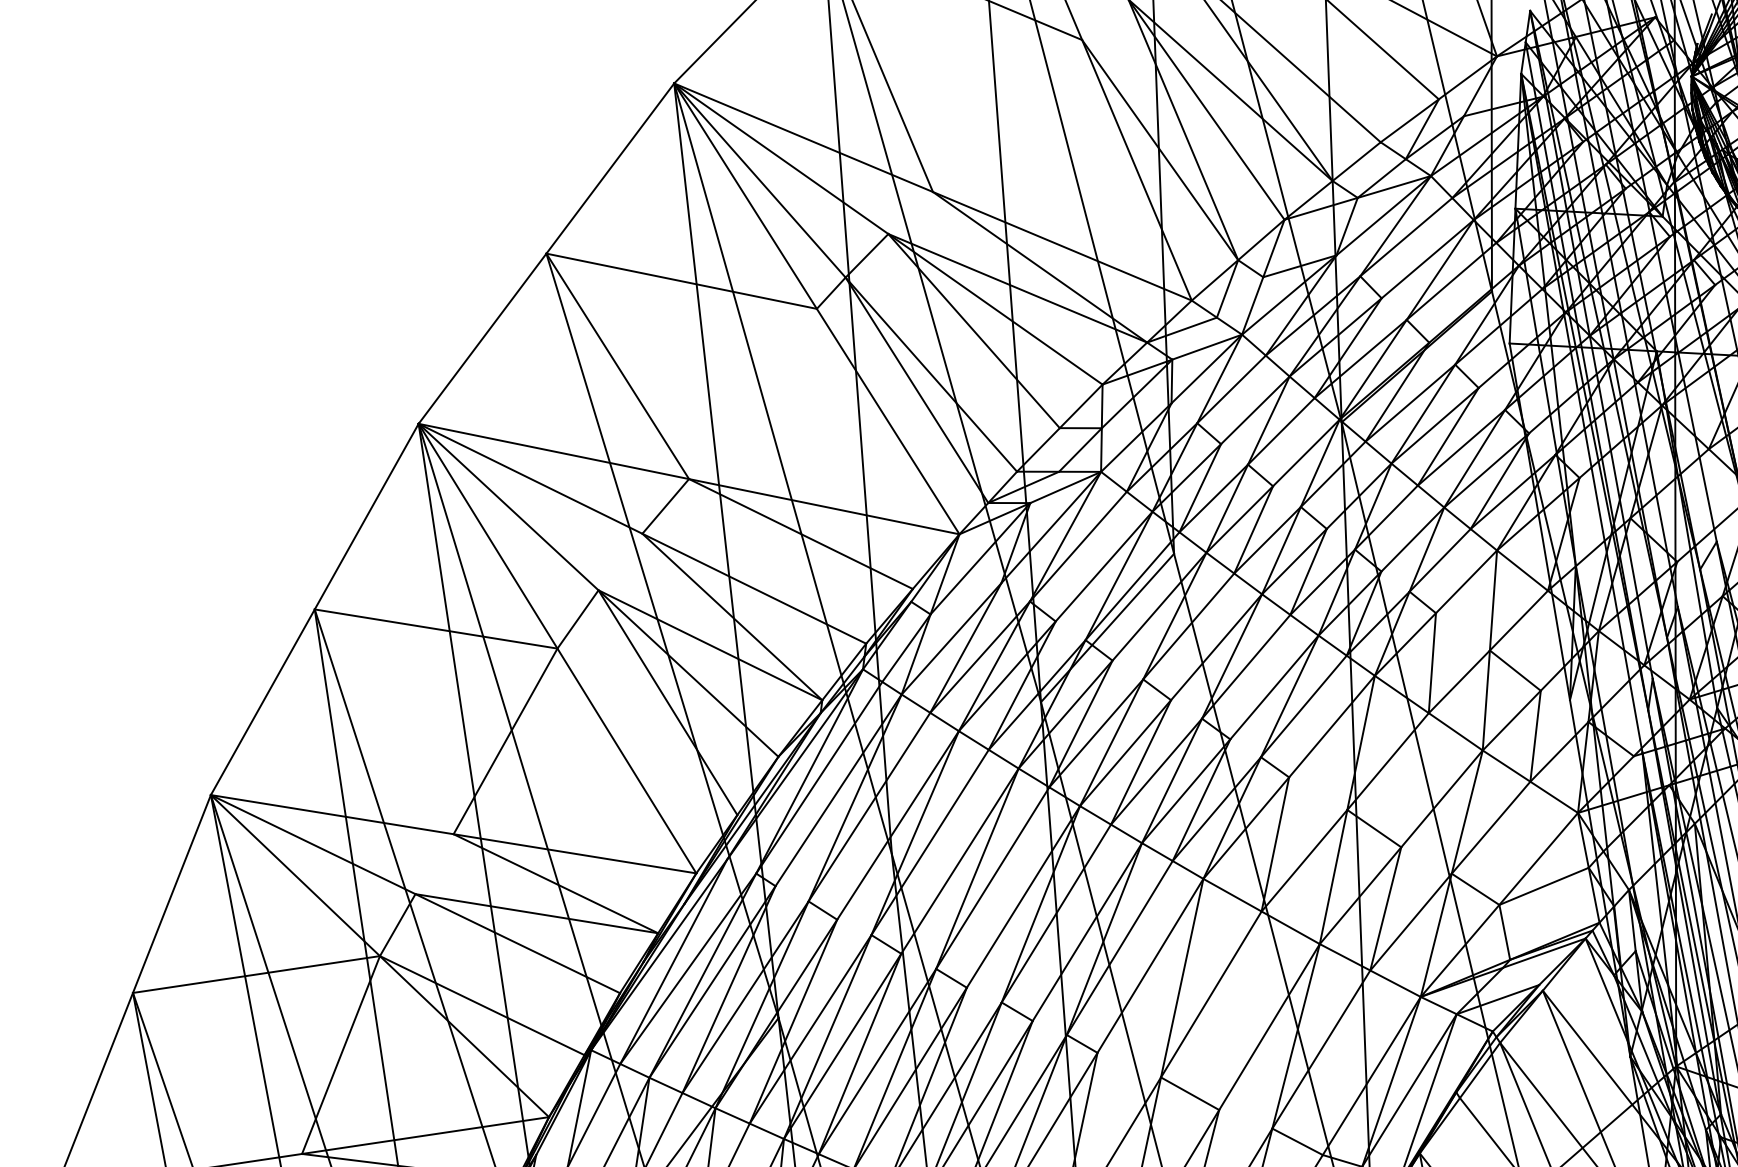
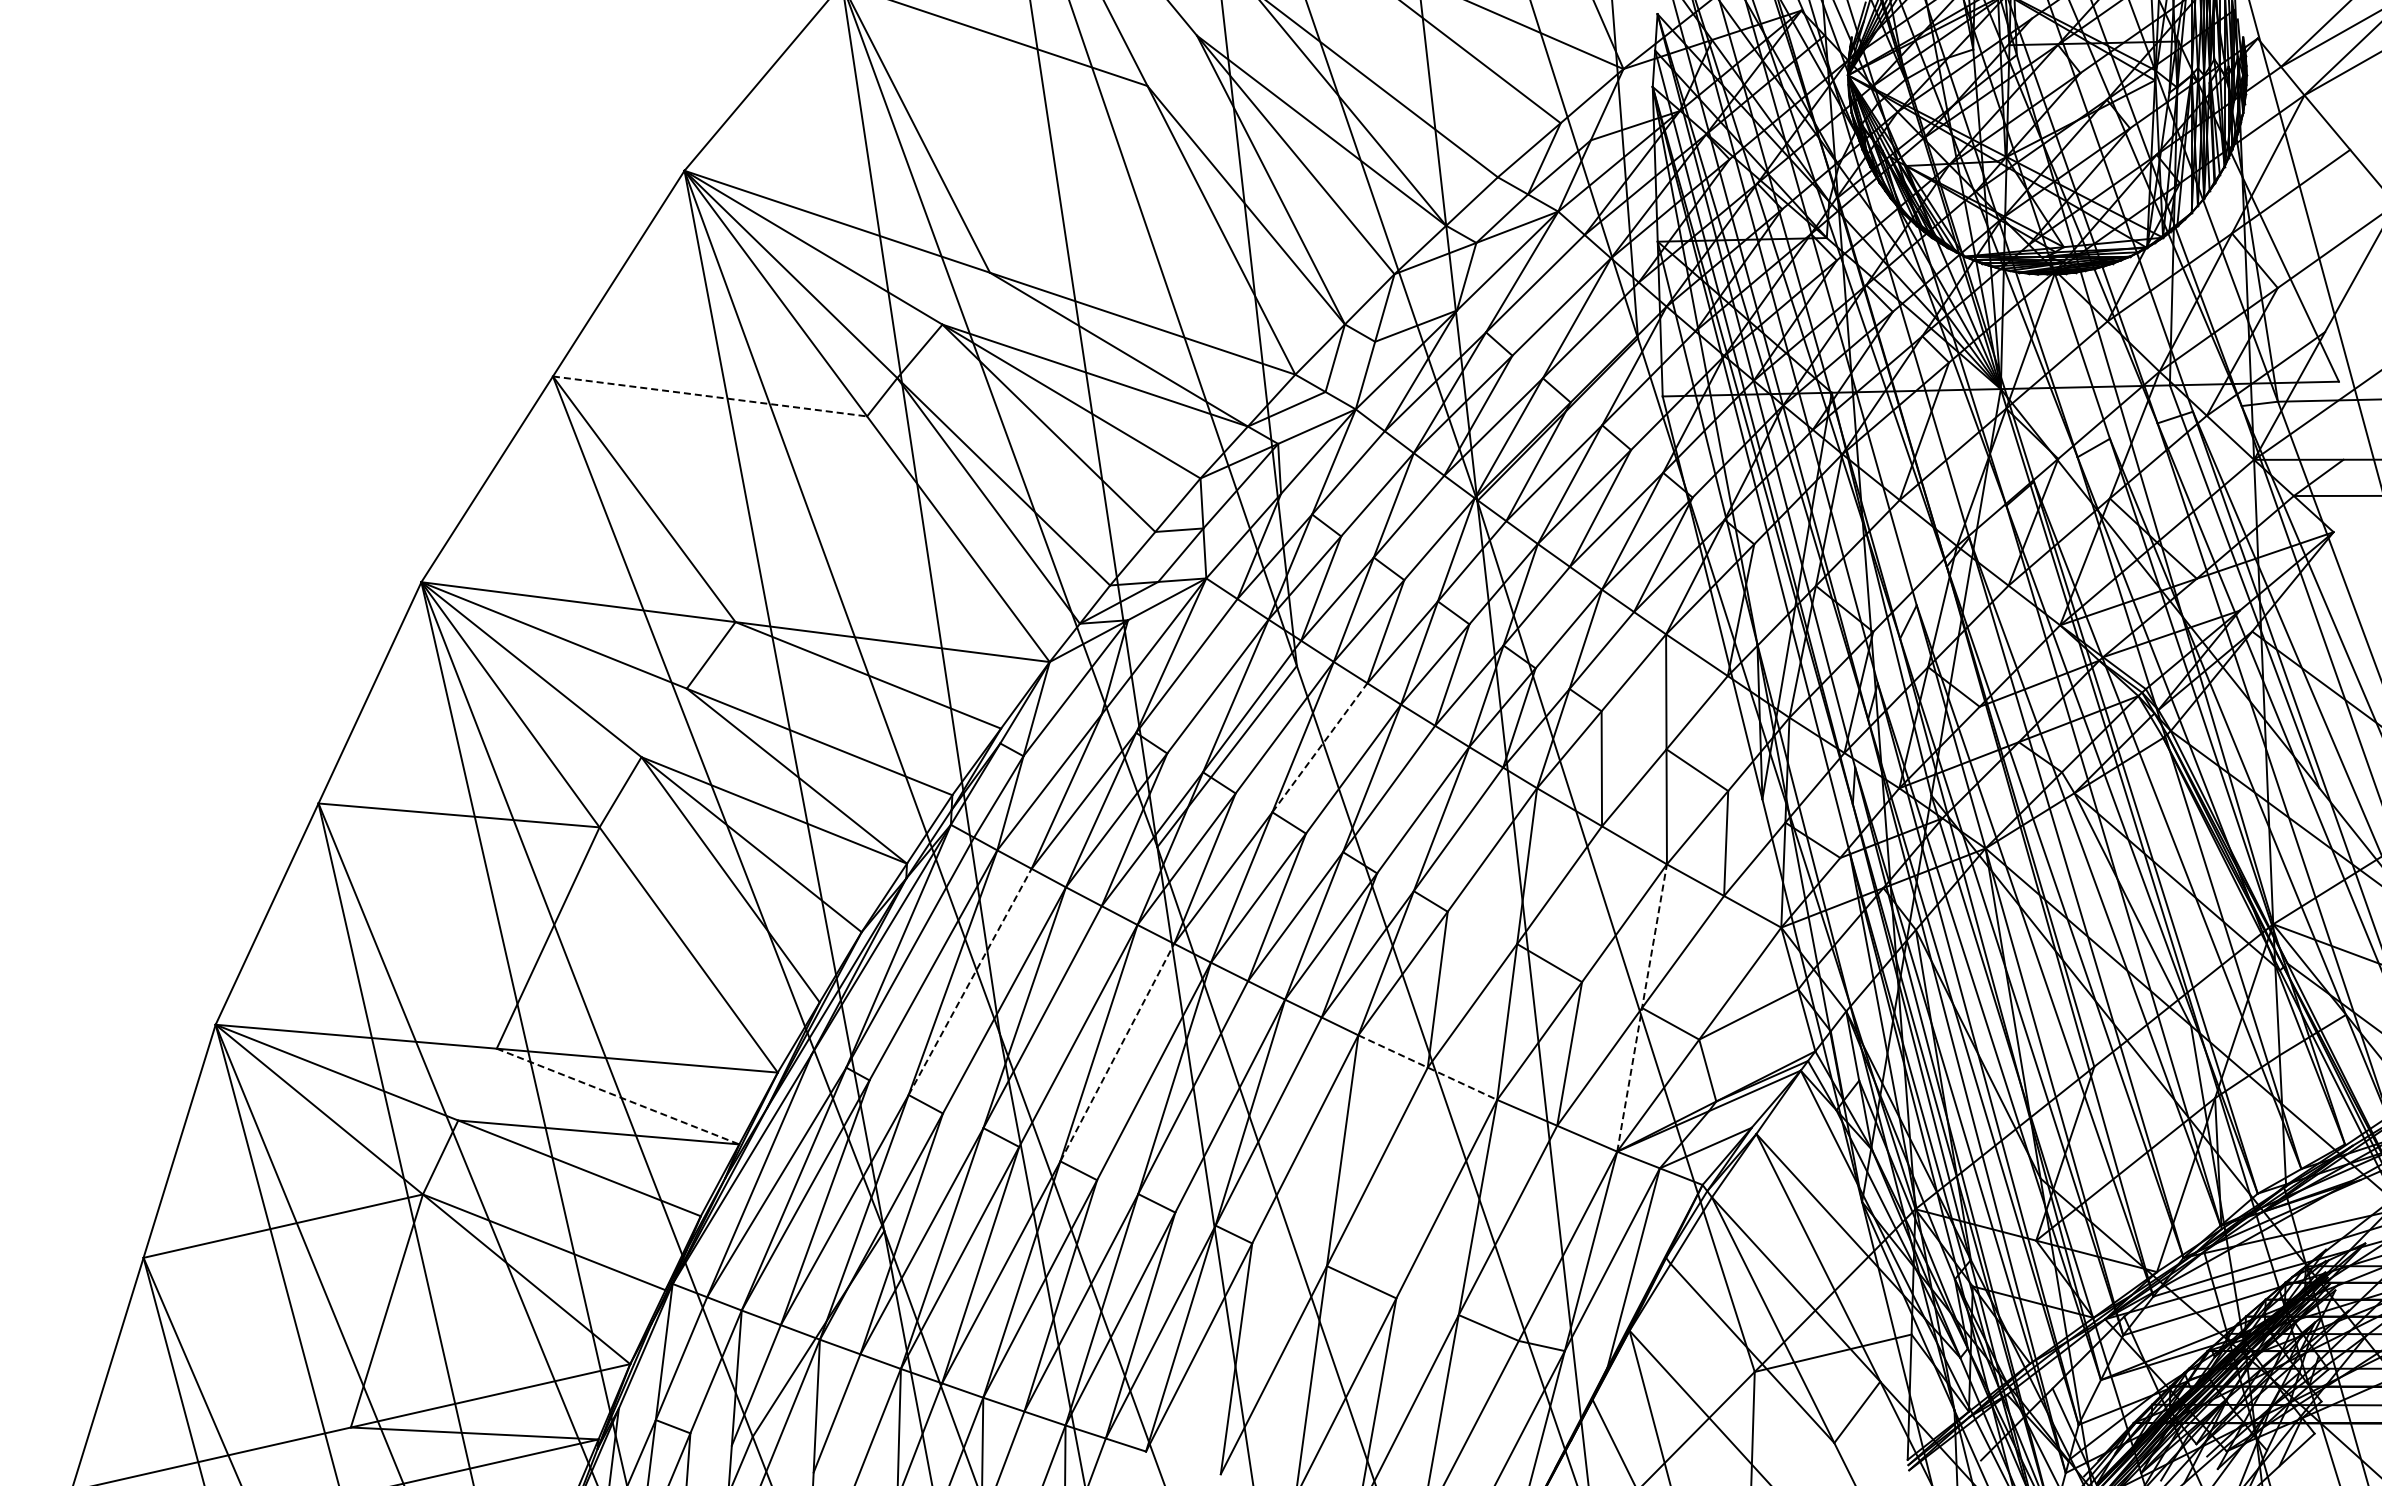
line: (682, 281) -> (710, 396), solid -> dashed
line: (1189, 626) -> (1320, 747), solid -> dashed
line: (869, 806) -> (970, 981), solid -> dashed
line: (1452, 874) -> (1642, 1008), solid -> dashed
line: (992, 878) -> (1117, 1052), solid -> dashed
line: (556, 883) -> (618, 1096), solid -> dashed
line: (1261, 911) -> (1427, 1067), solid -> dashed

